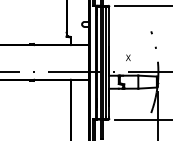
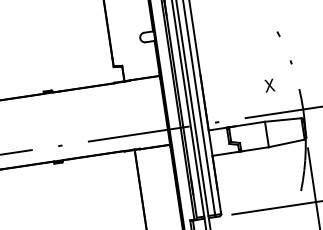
text: (128, 57) -> (269, 84), moved

